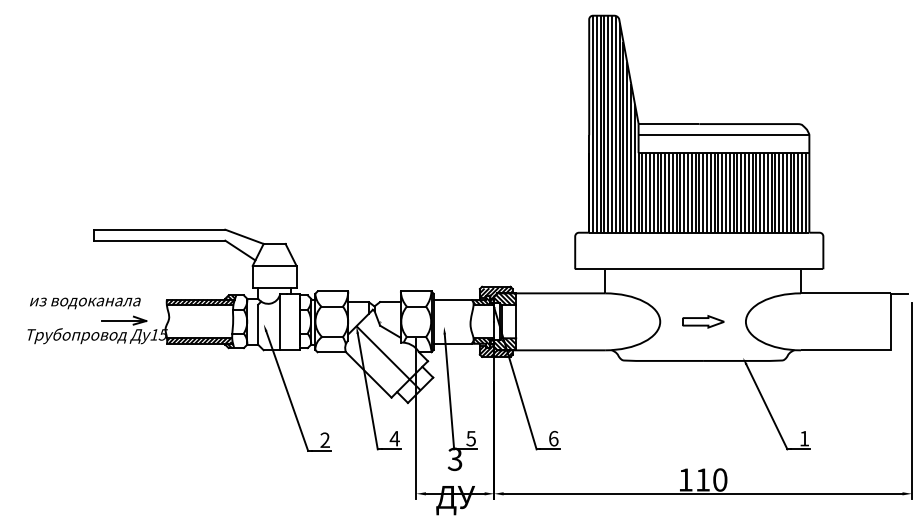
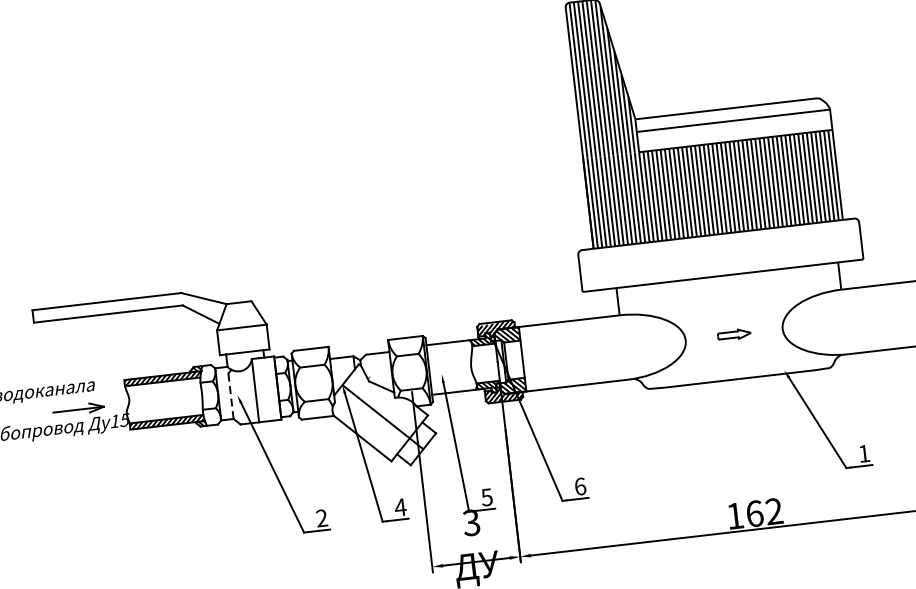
part: (703, 321) -> (734, 334), size x0.7
line: (258, 324) -> (231, 395), solid -> dashed
text: (711, 479) -> (764, 512), 110 -> 162

